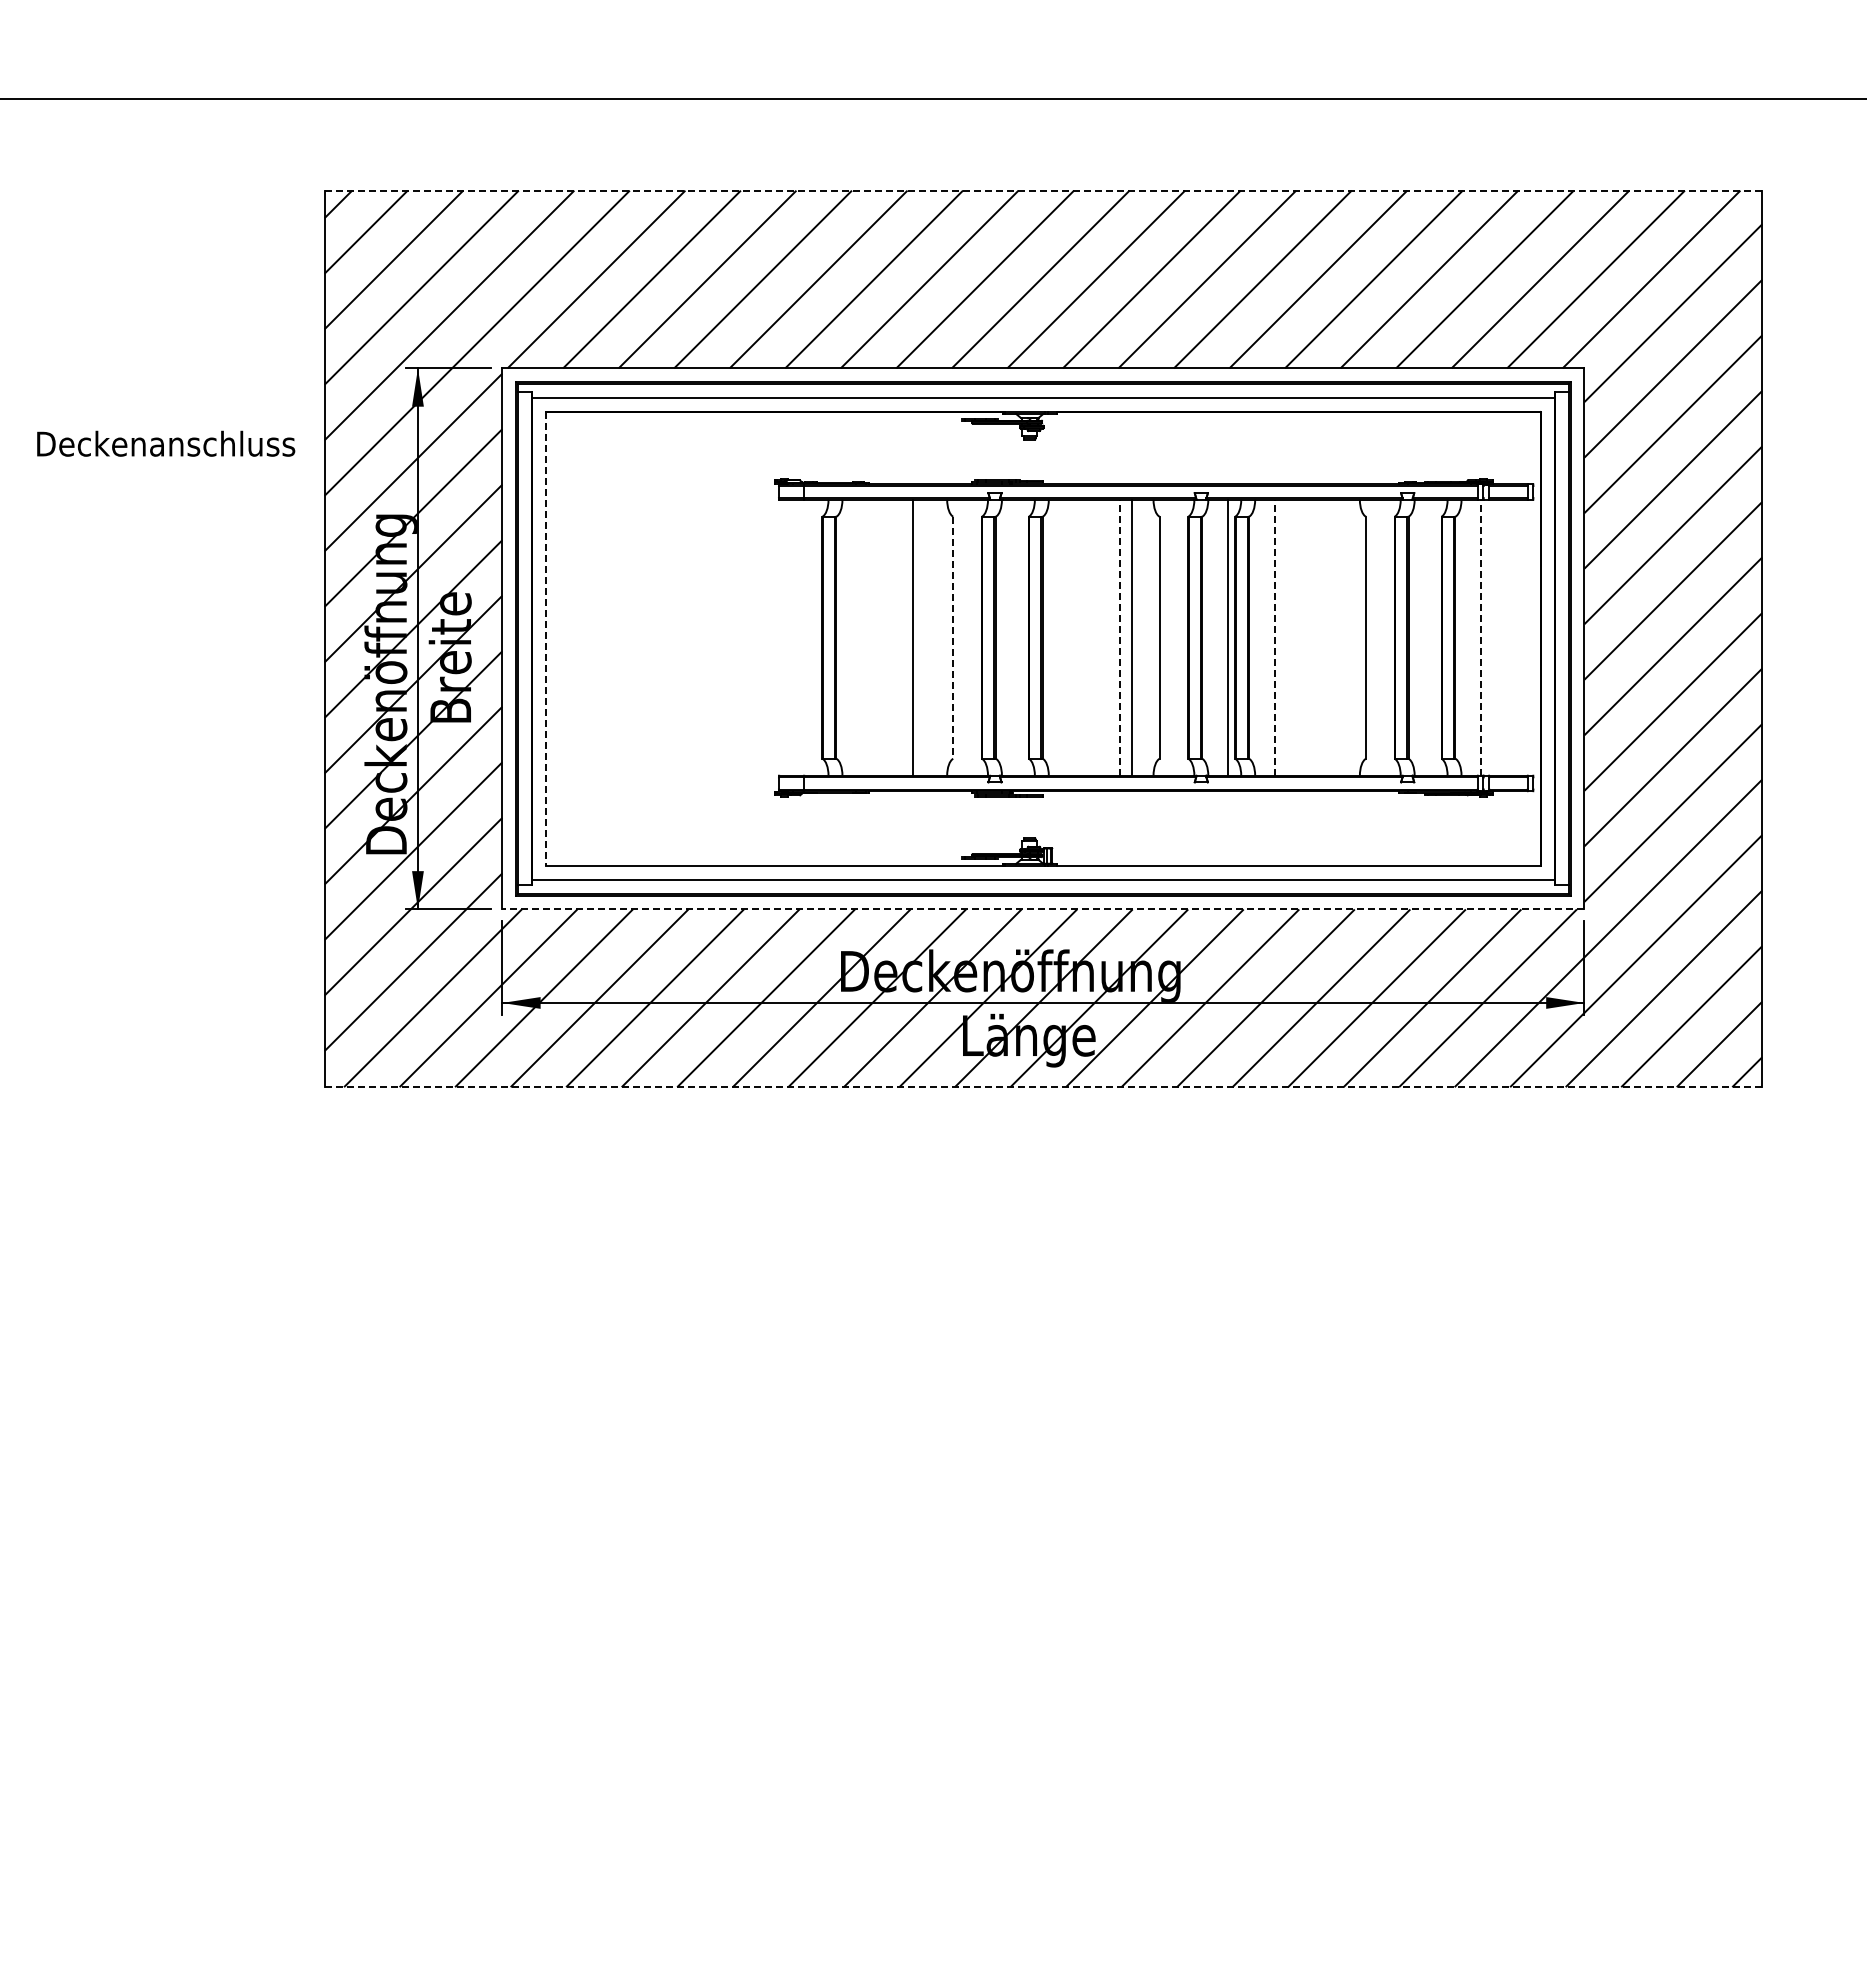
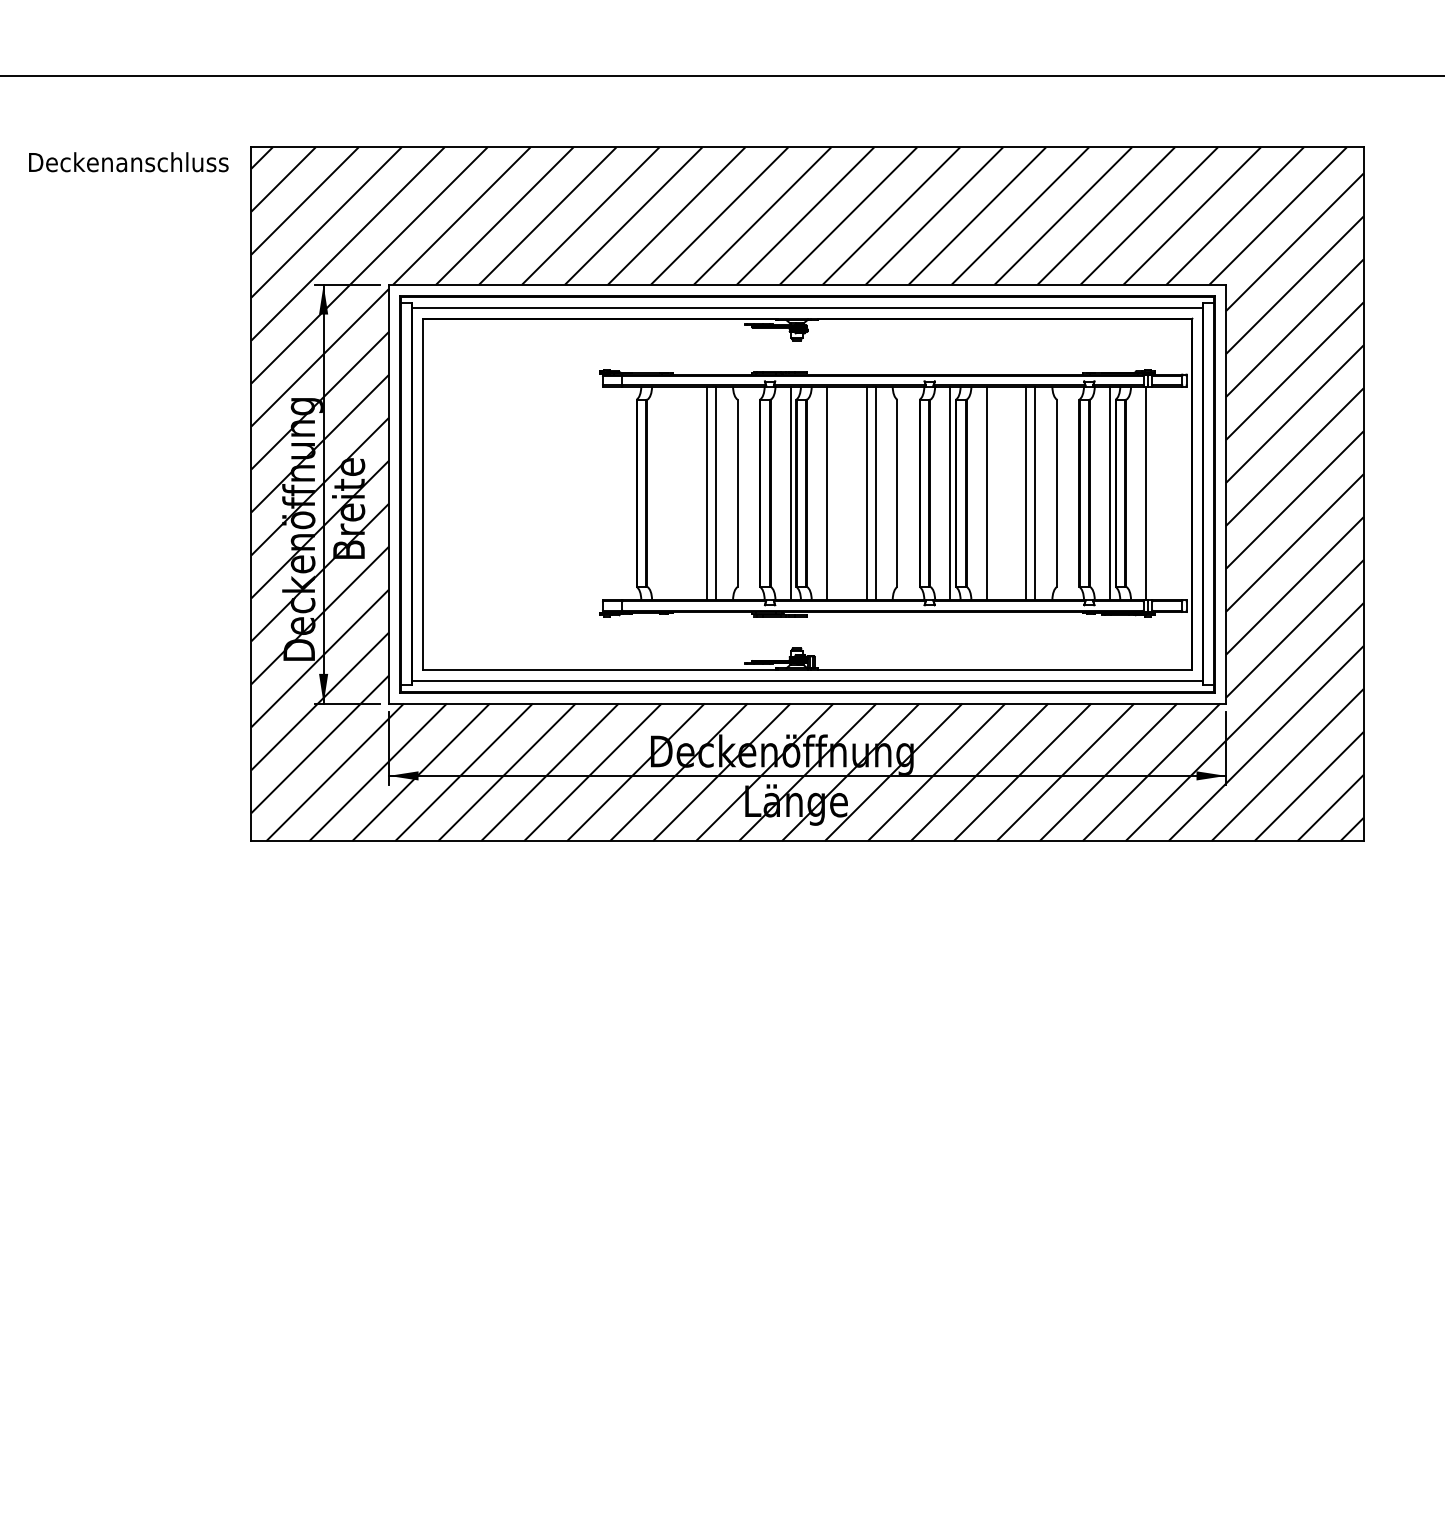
line: (1043, 190) -> (807, 147), dashed -> solid
text: (166, 443) -> (129, 161), moved
line: (925, 637) -> (716, 493), added
line: (1021, 637) -> (790, 493), added
line: (1068, 637) -> (826, 493), added
line: (1119, 637) -> (866, 493), dashed -> solid
line: (1275, 637) -> (987, 493), dashed -> solid
line: (1326, 637) -> (1026, 493), added
line: (1338, 637) -> (1035, 493), added
line: (1434, 637) -> (1110, 493), added
line: (1481, 637) -> (1146, 493), dashed -> solid
line: (546, 638) -> (423, 493), dashed -> solid
line: (953, 638) -> (737, 493), dashed -> solid
line: (1042, 909) -> (806, 703), dashed -> solid
line: (1043, 1087) -> (807, 841), dashed -> solid

